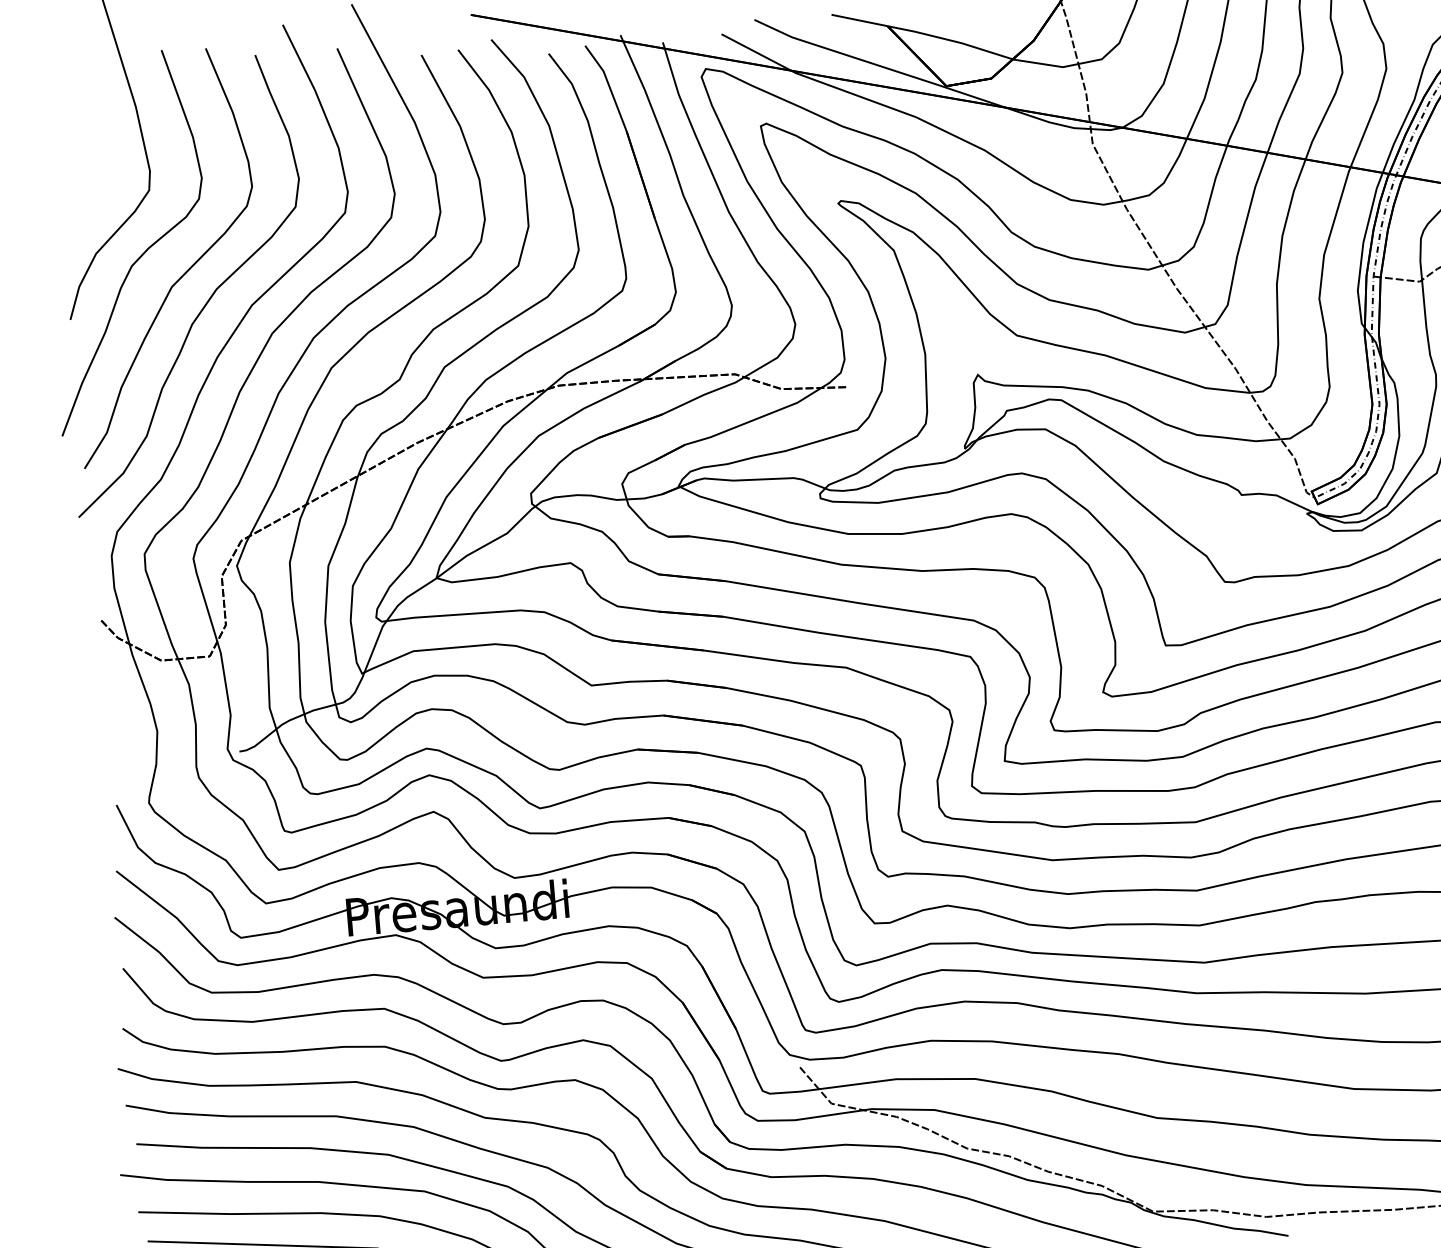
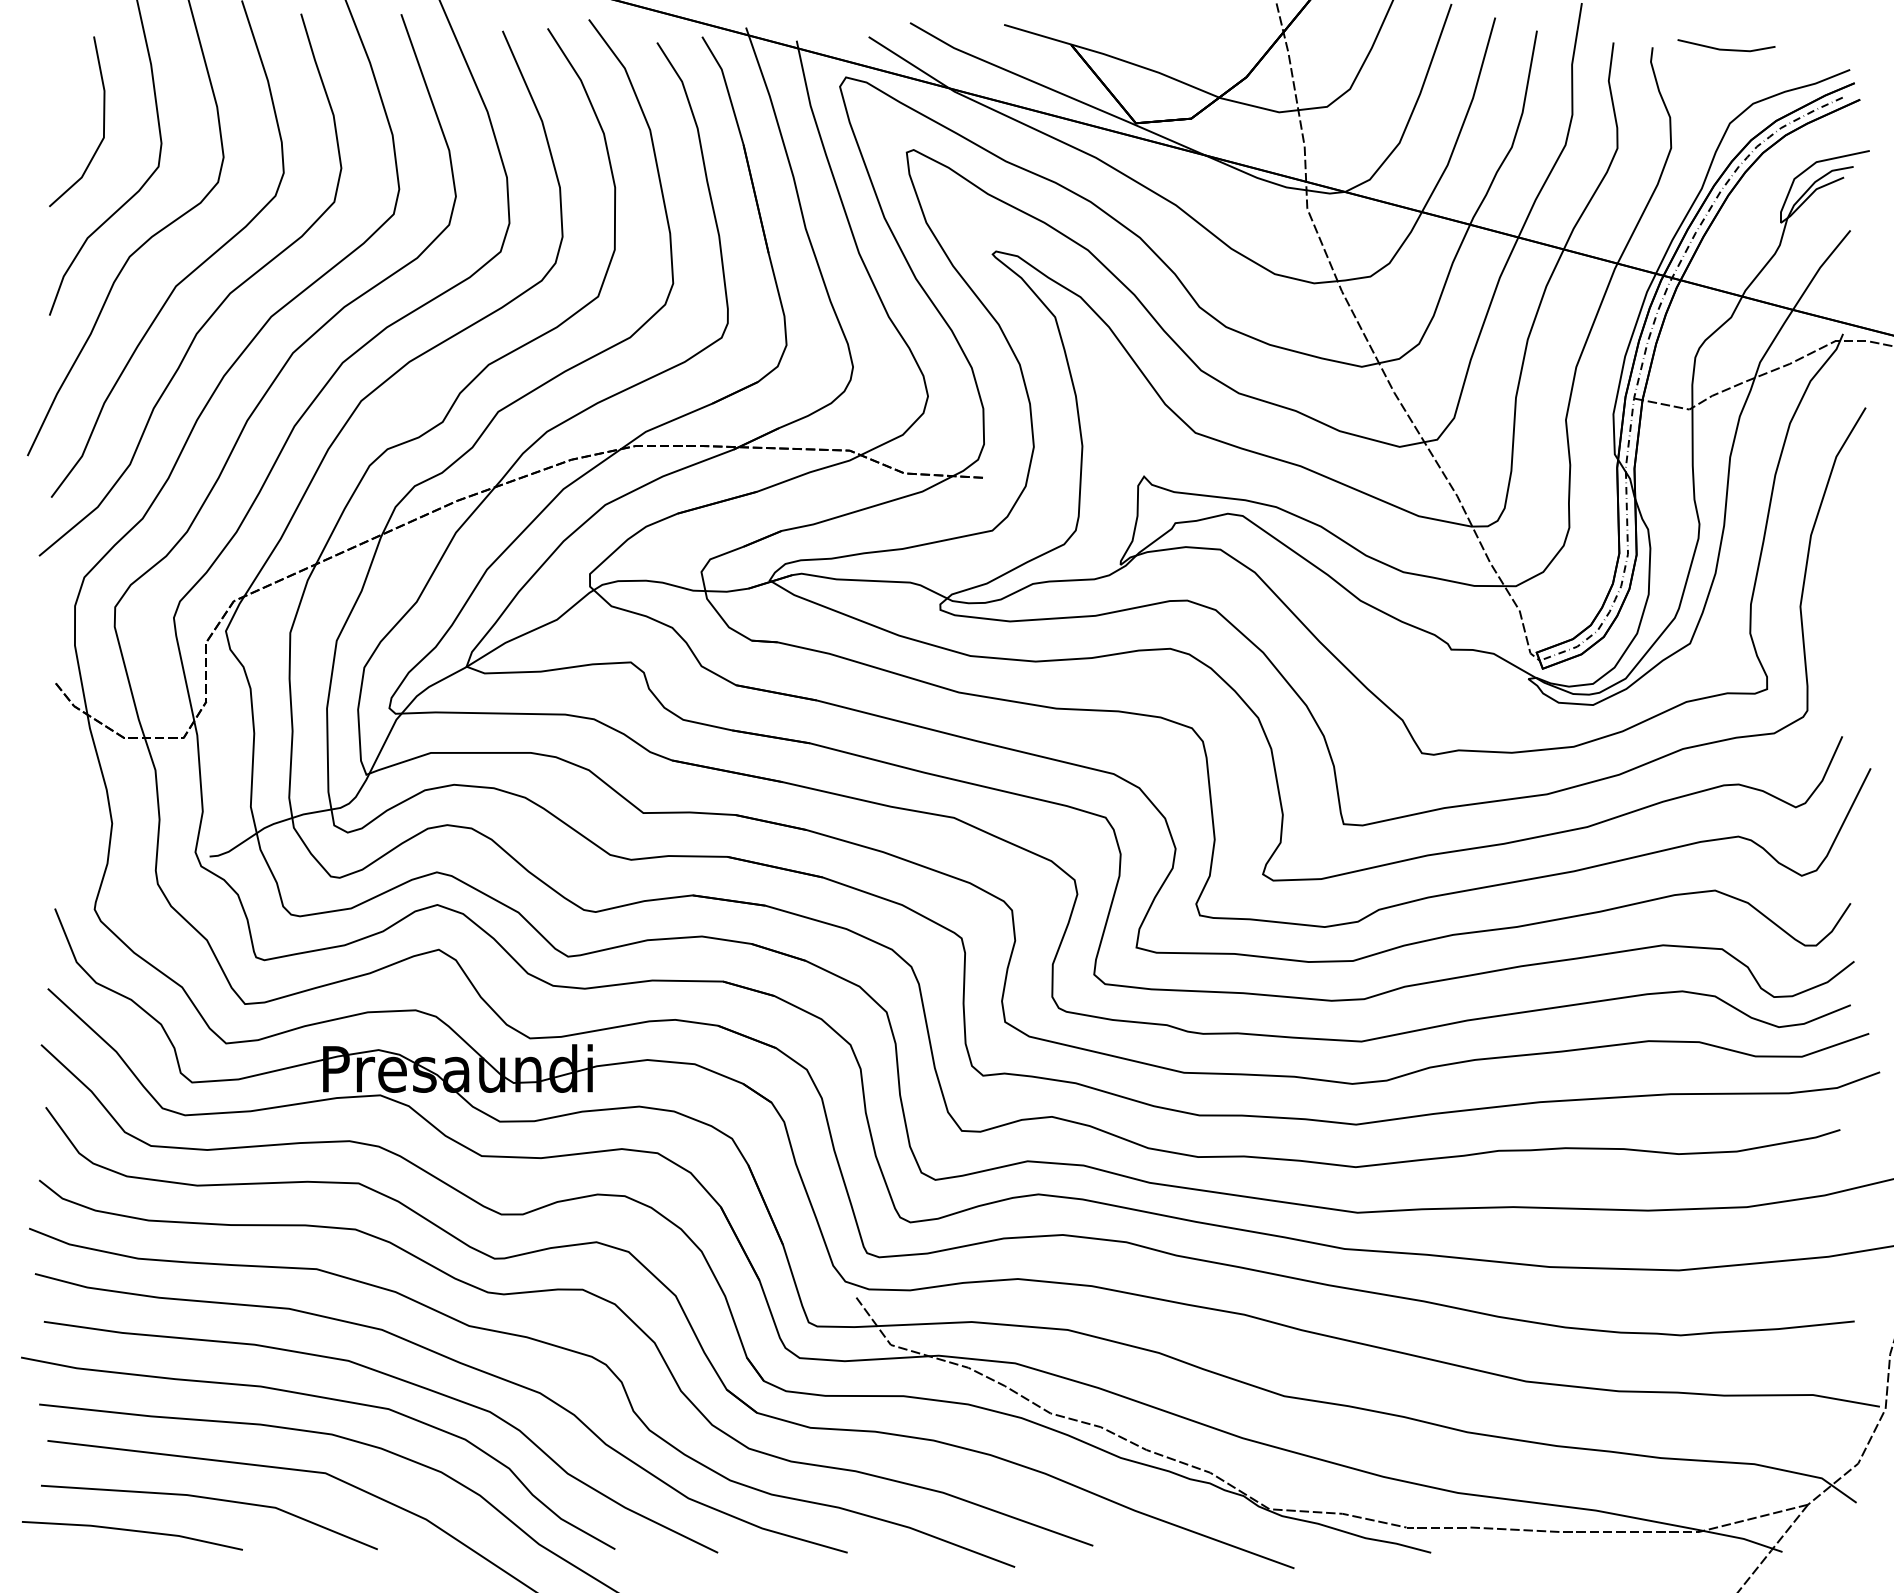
line: (100, 157) -> (103, 121), added

